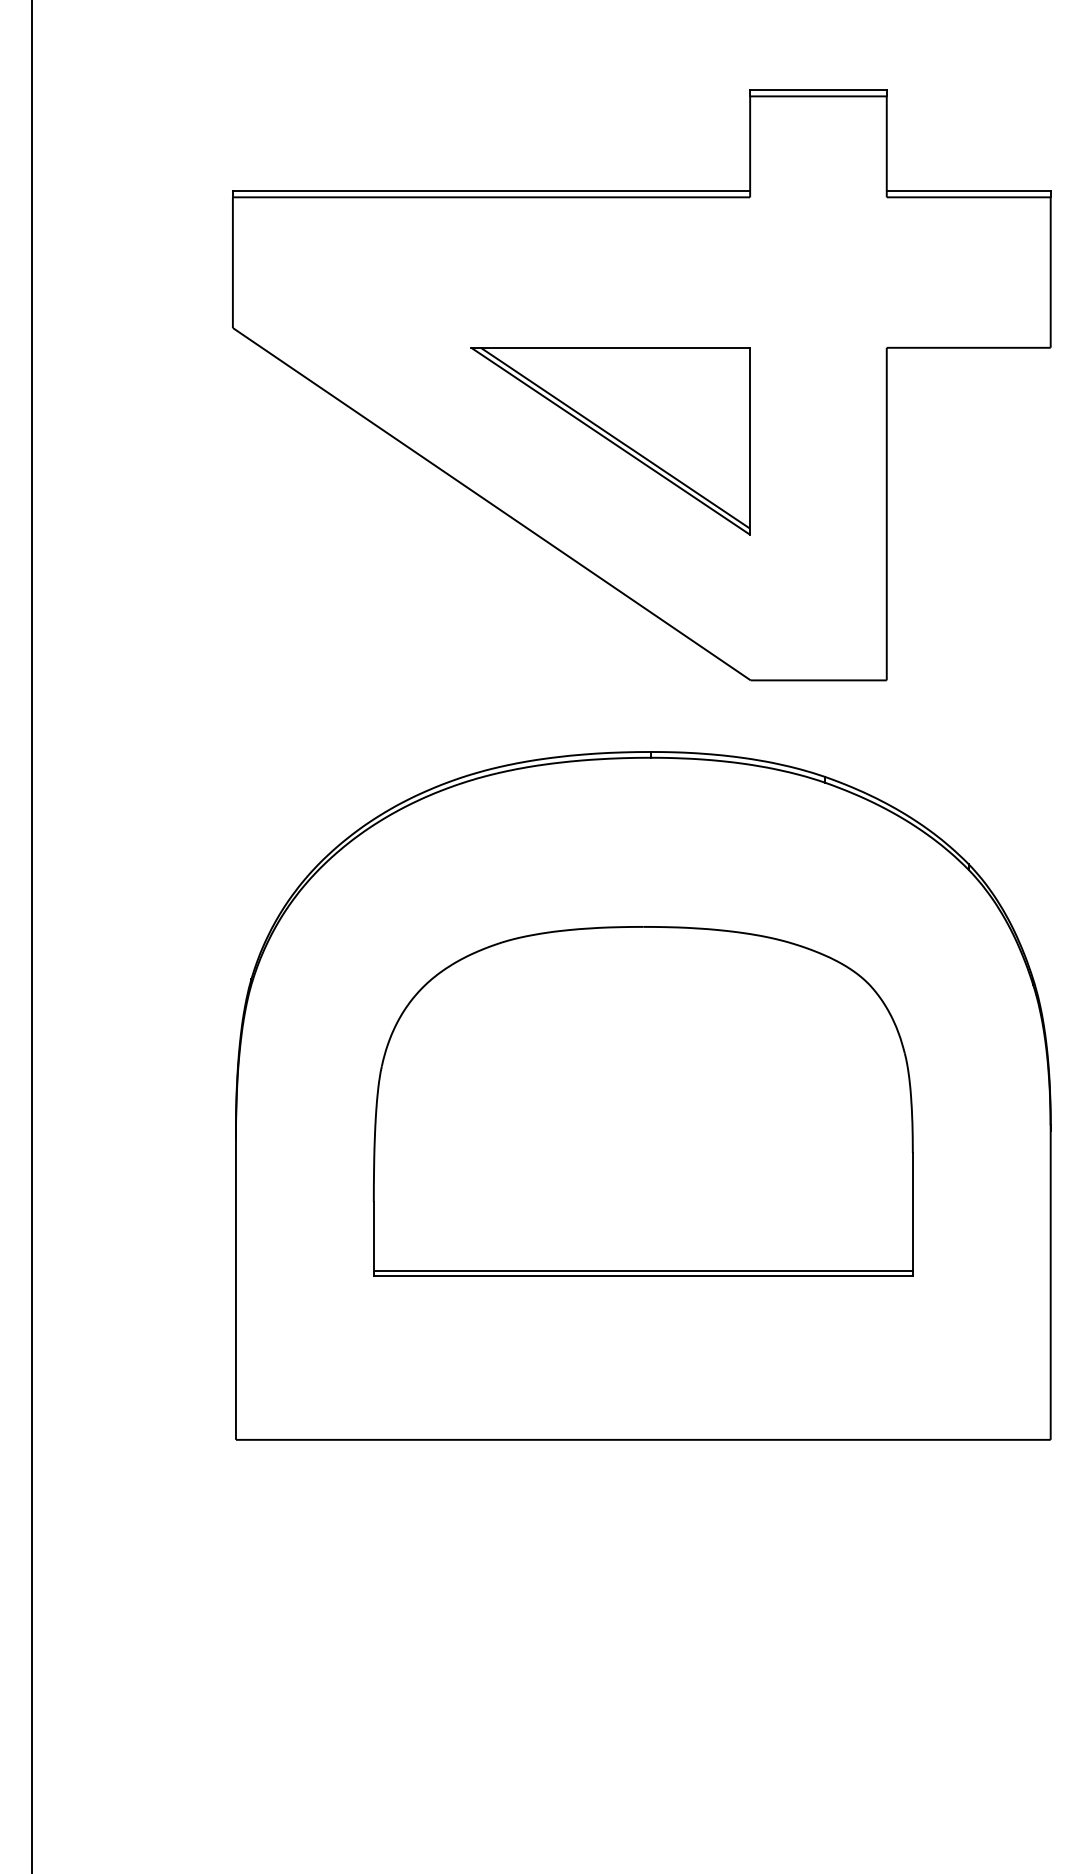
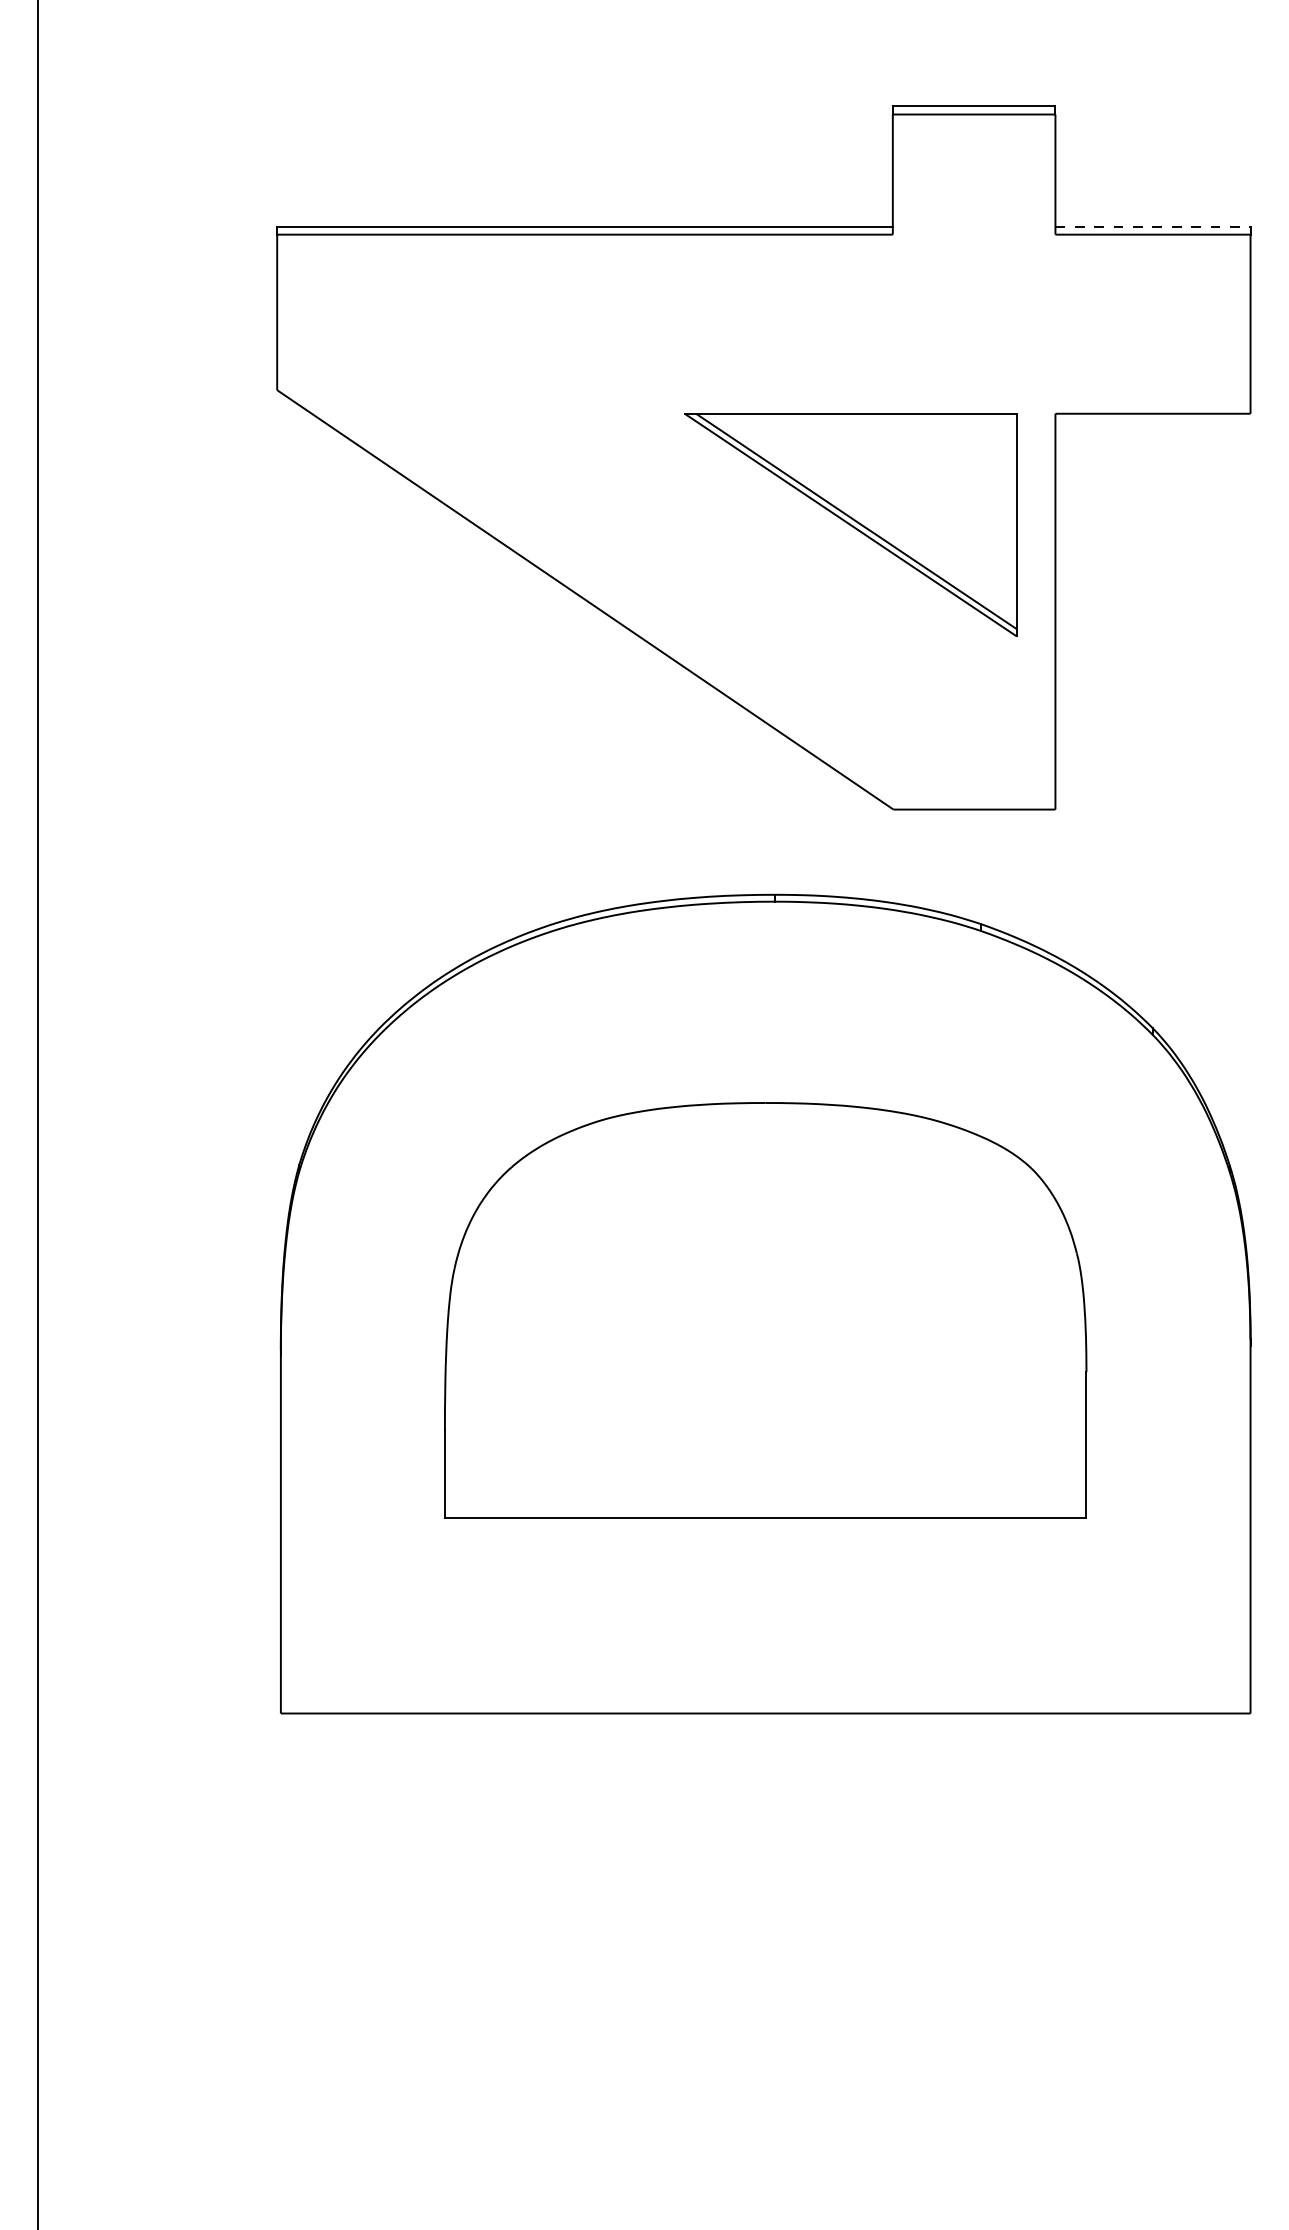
line: (968, 190) -> (1152, 226), solid -> dashed
part: (610, 441) -> (850, 525), moved
line: (642, 1270) -> (764, 1511), removed

